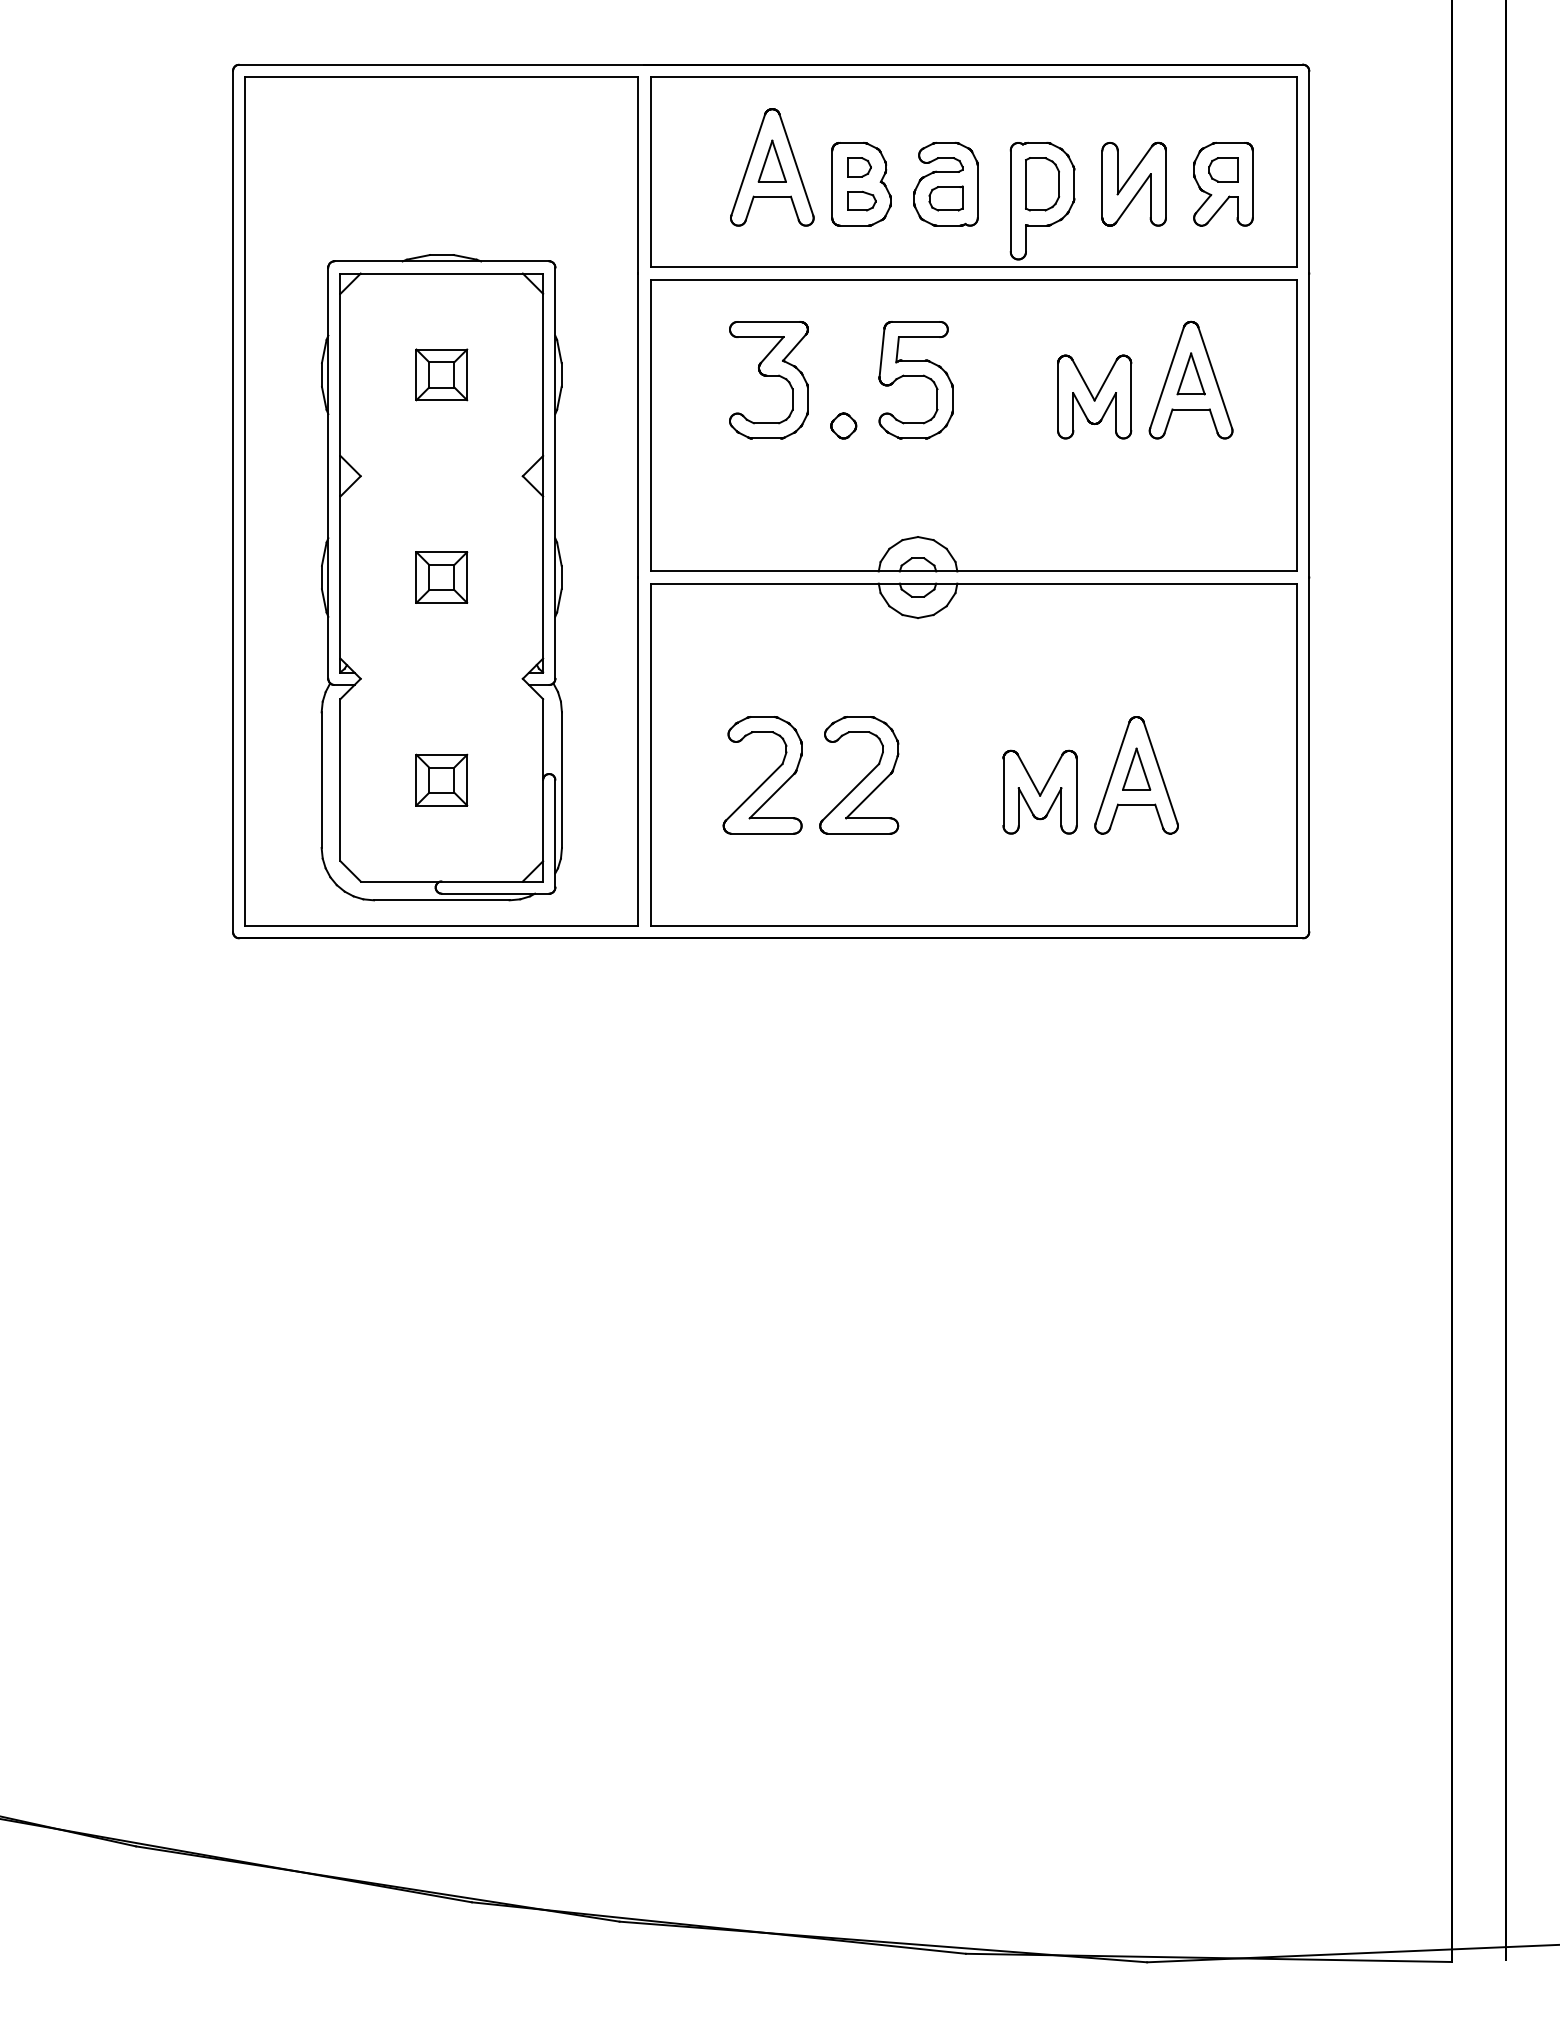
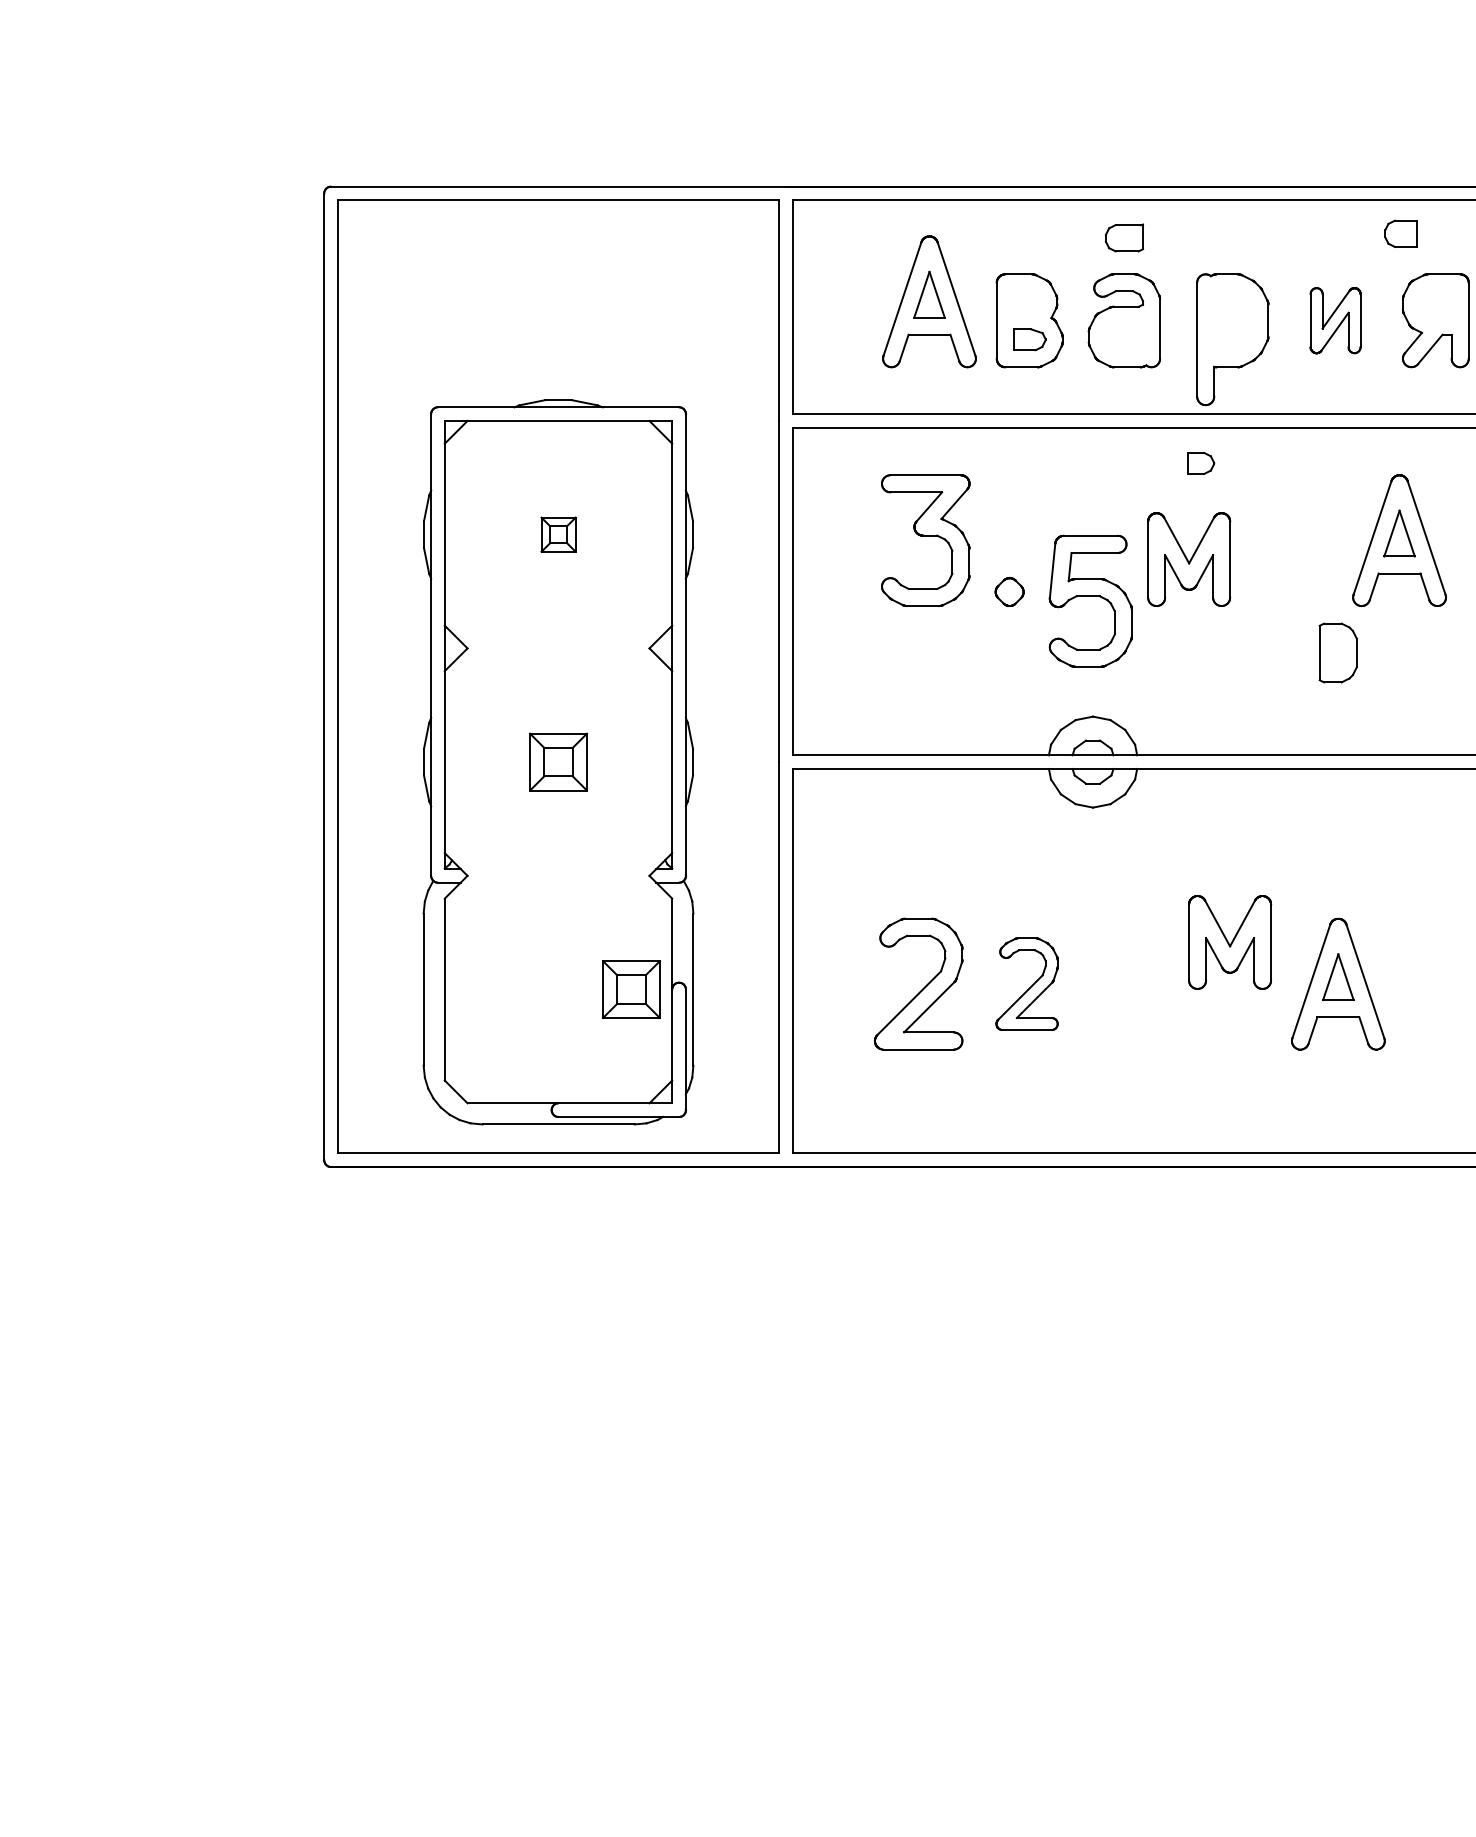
part: (859, 167) -> (1201, 463), moved
part: (1223, 169) -> (1401, 233), moved
part: (1133, 183) -> (1334, 319), size x0.7
part: (1042, 184) -> (1338, 653), moved
part: (945, 198) -> (1123, 237), moved
part: (441, 374) -> (558, 534), size x0.6
part: (915, 380) -> (1090, 601), moved
part: (1094, 396) -> (1188, 558), moved
part: (859, 775) -> (1027, 984), size x0.7
part: (441, 779) -> (631, 988), moved
part: (1039, 791) -> (1229, 941), moved

